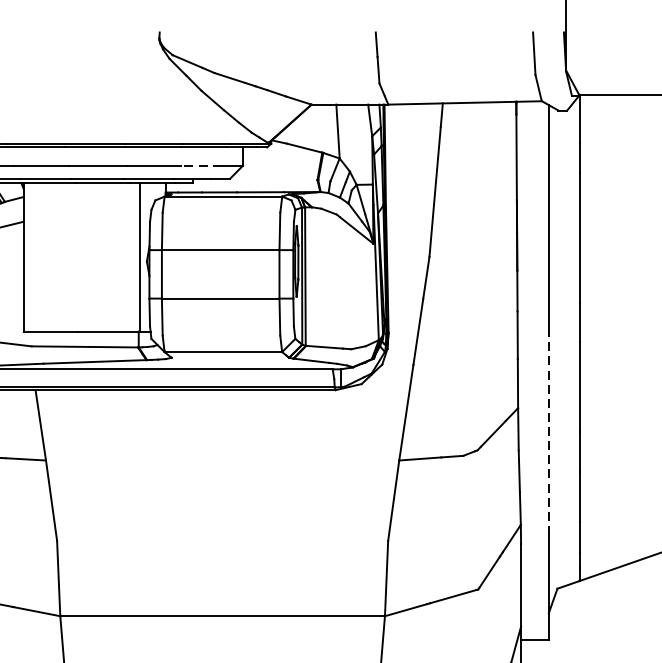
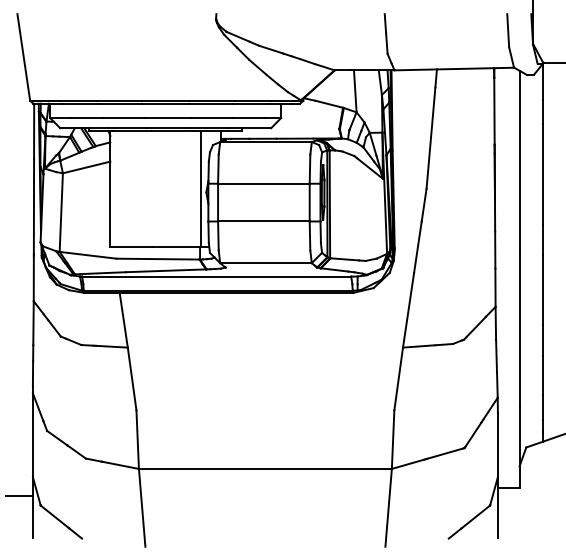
line: (200, 166) -> (248, 118), dashed -> solid
line: (548, 434) -> (519, 327), dashed -> solid

